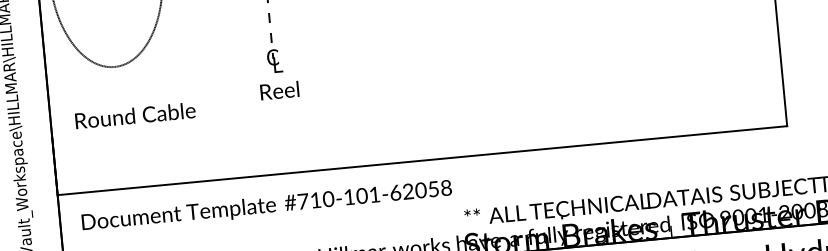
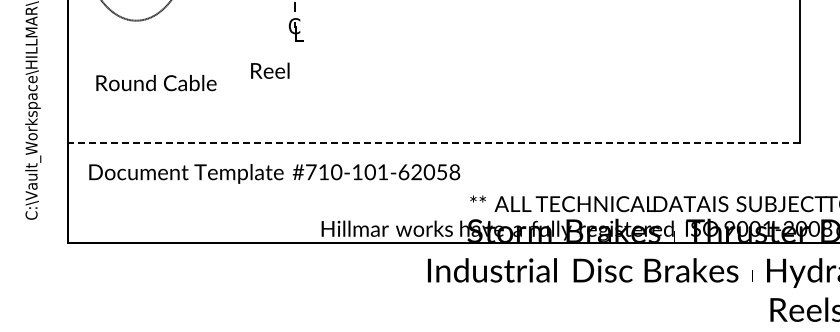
text: (279, 90) -> (270, 70), moved
text: (135, 116) -> (156, 83), moved
line: (422, 160) -> (433, 142), solid -> dashed

